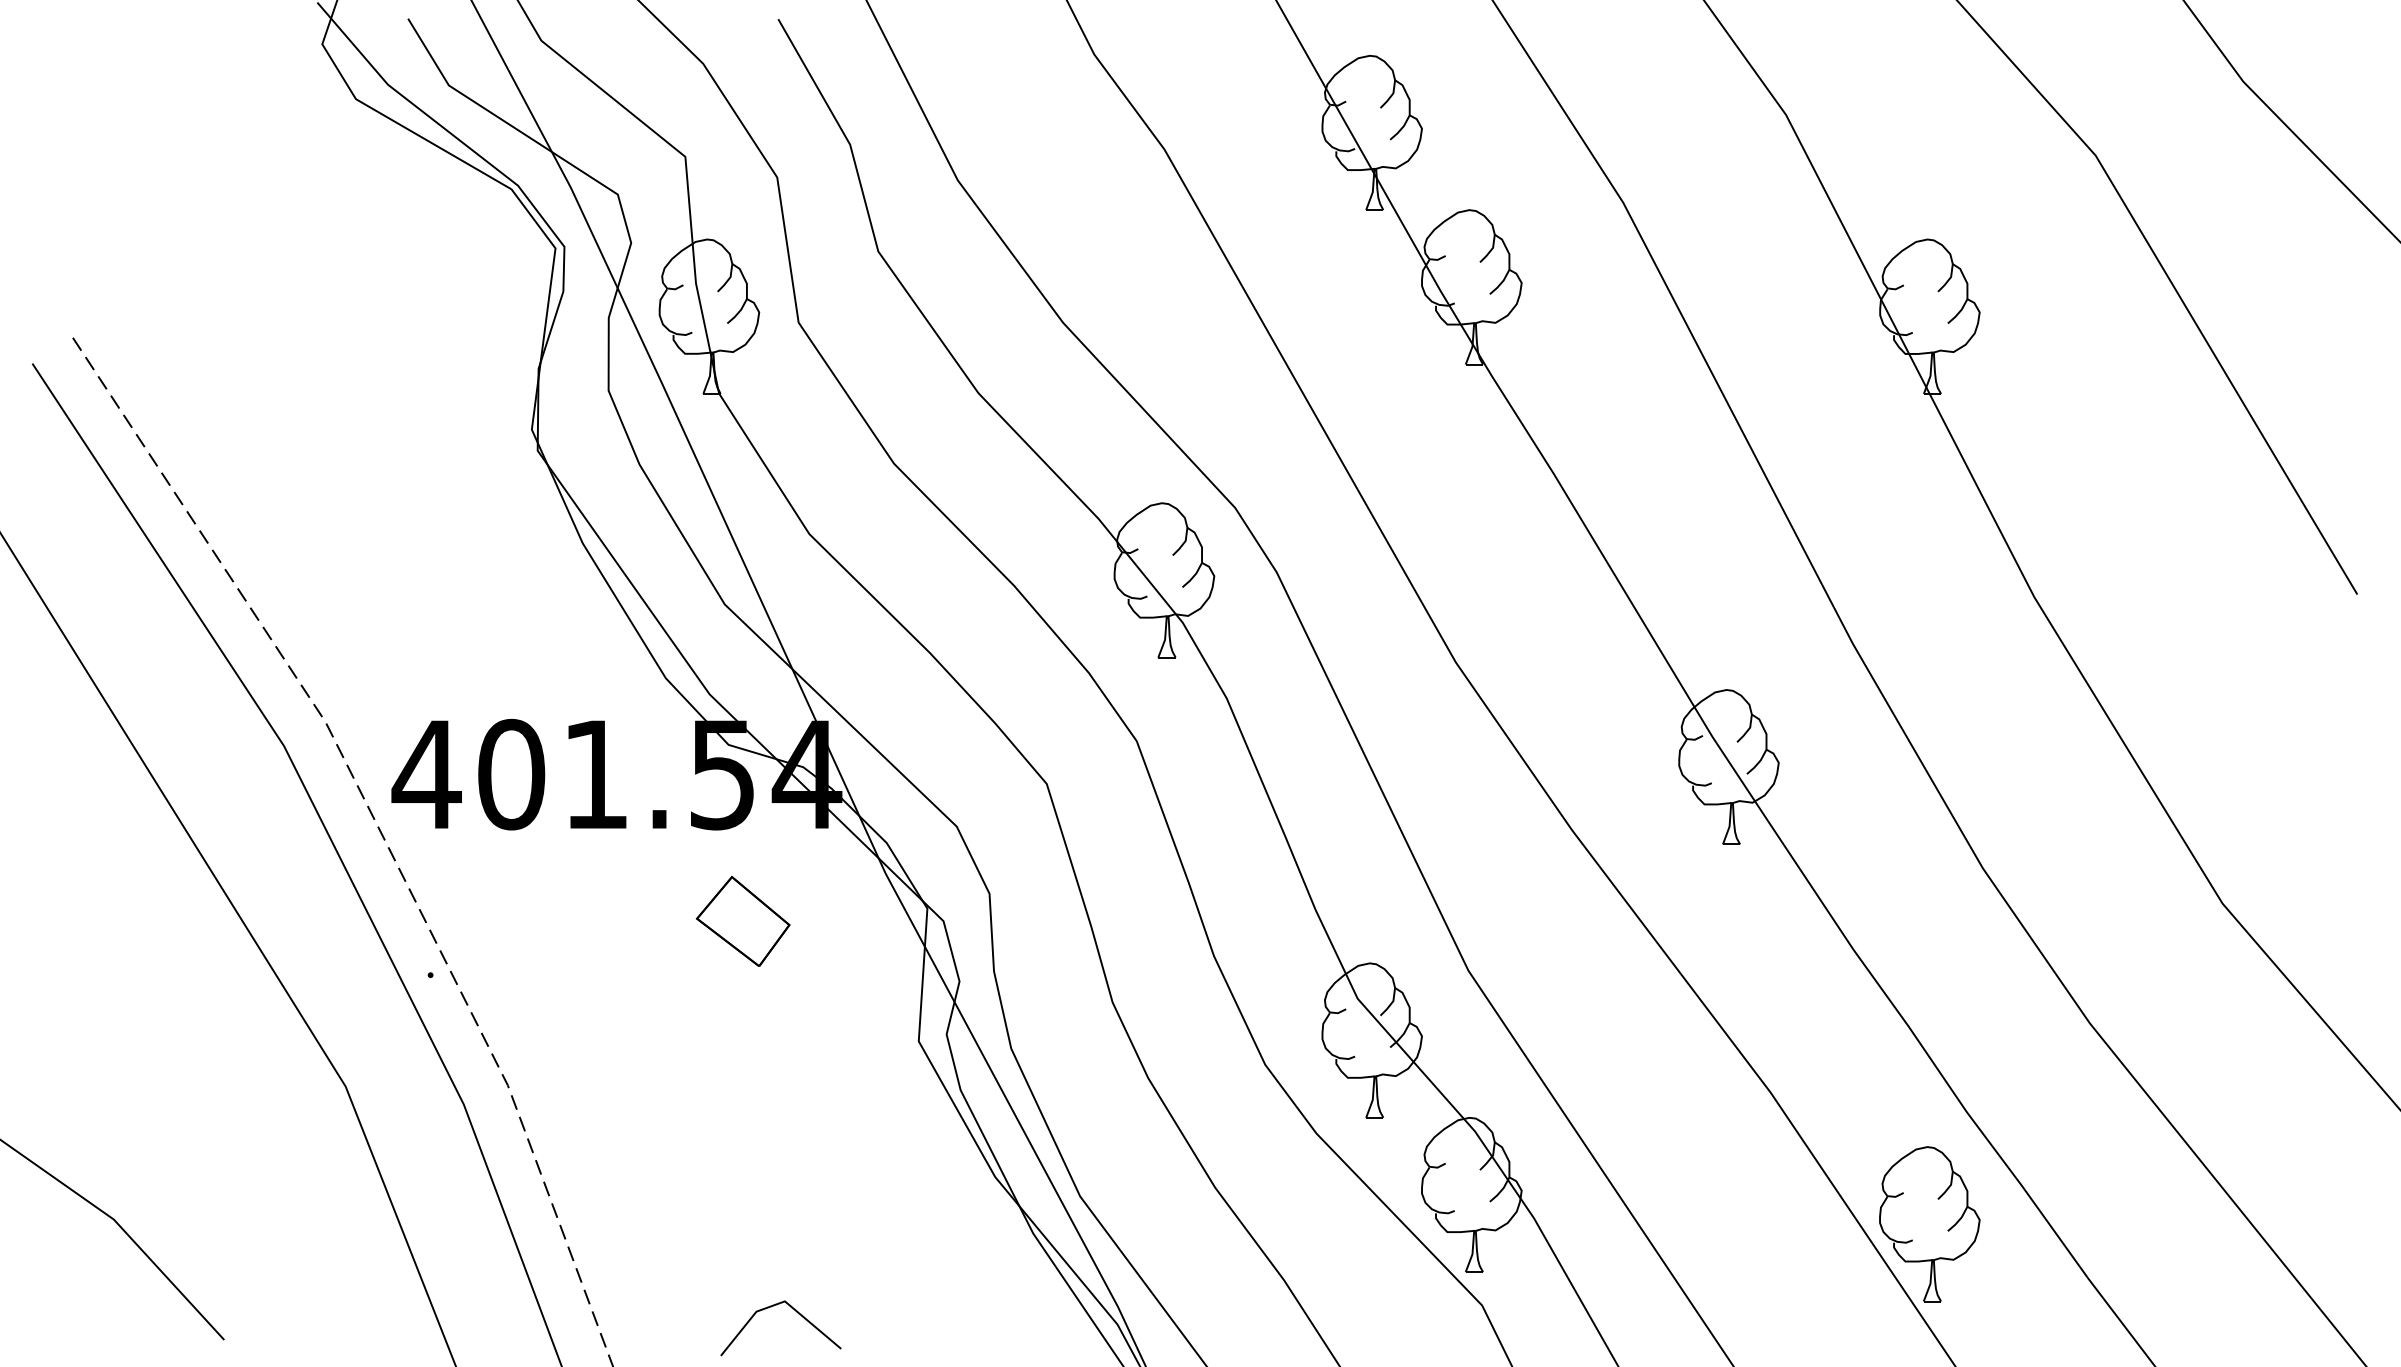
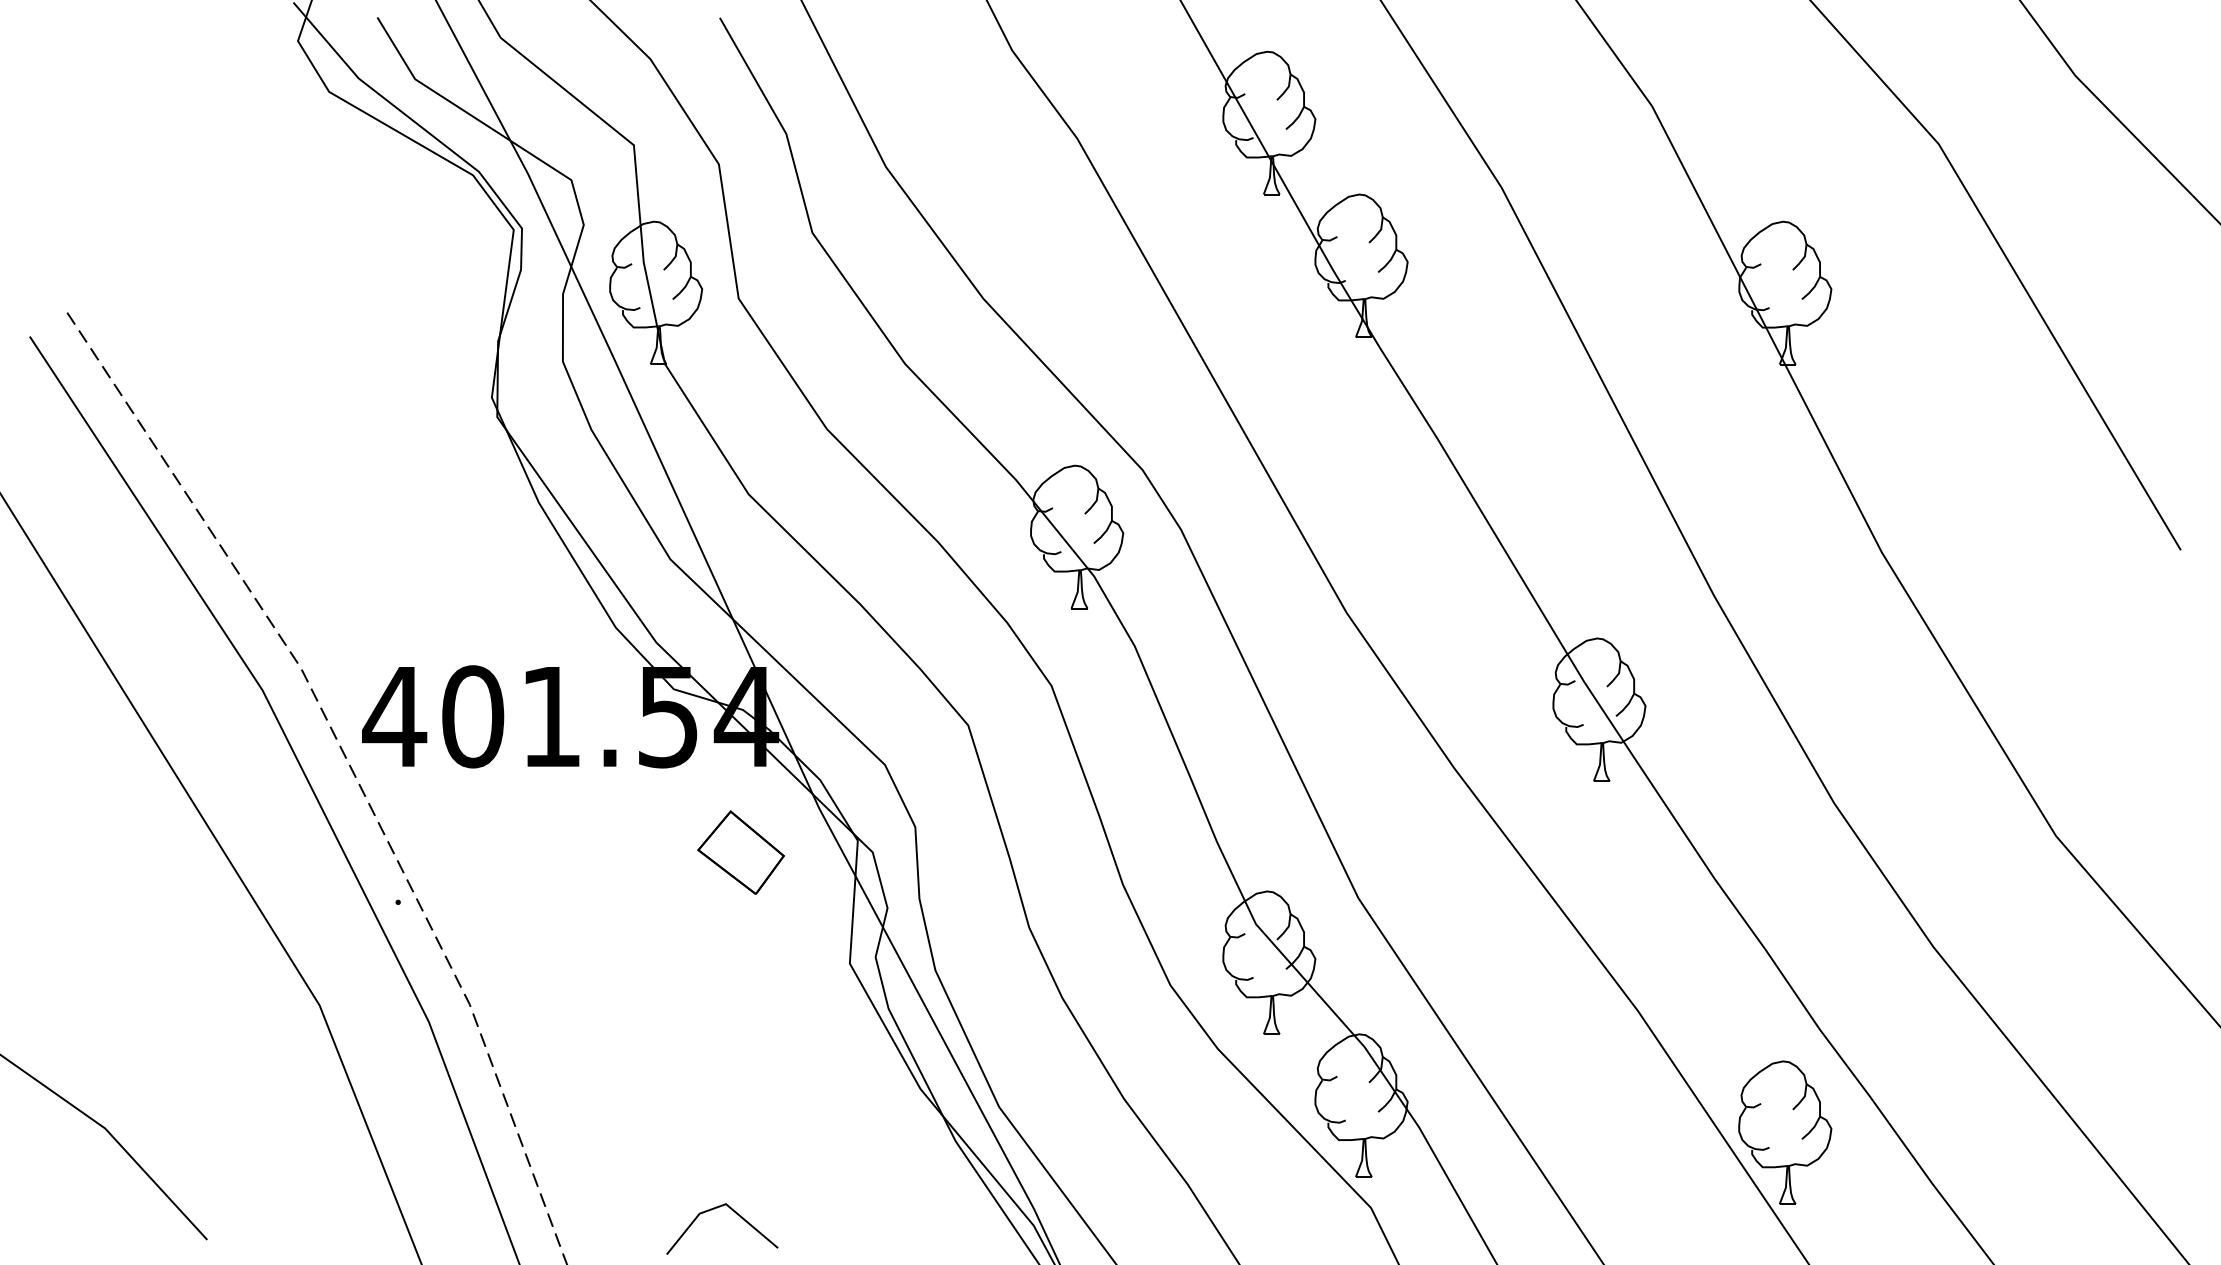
part: (742, 920) -> (740, 851), moved

